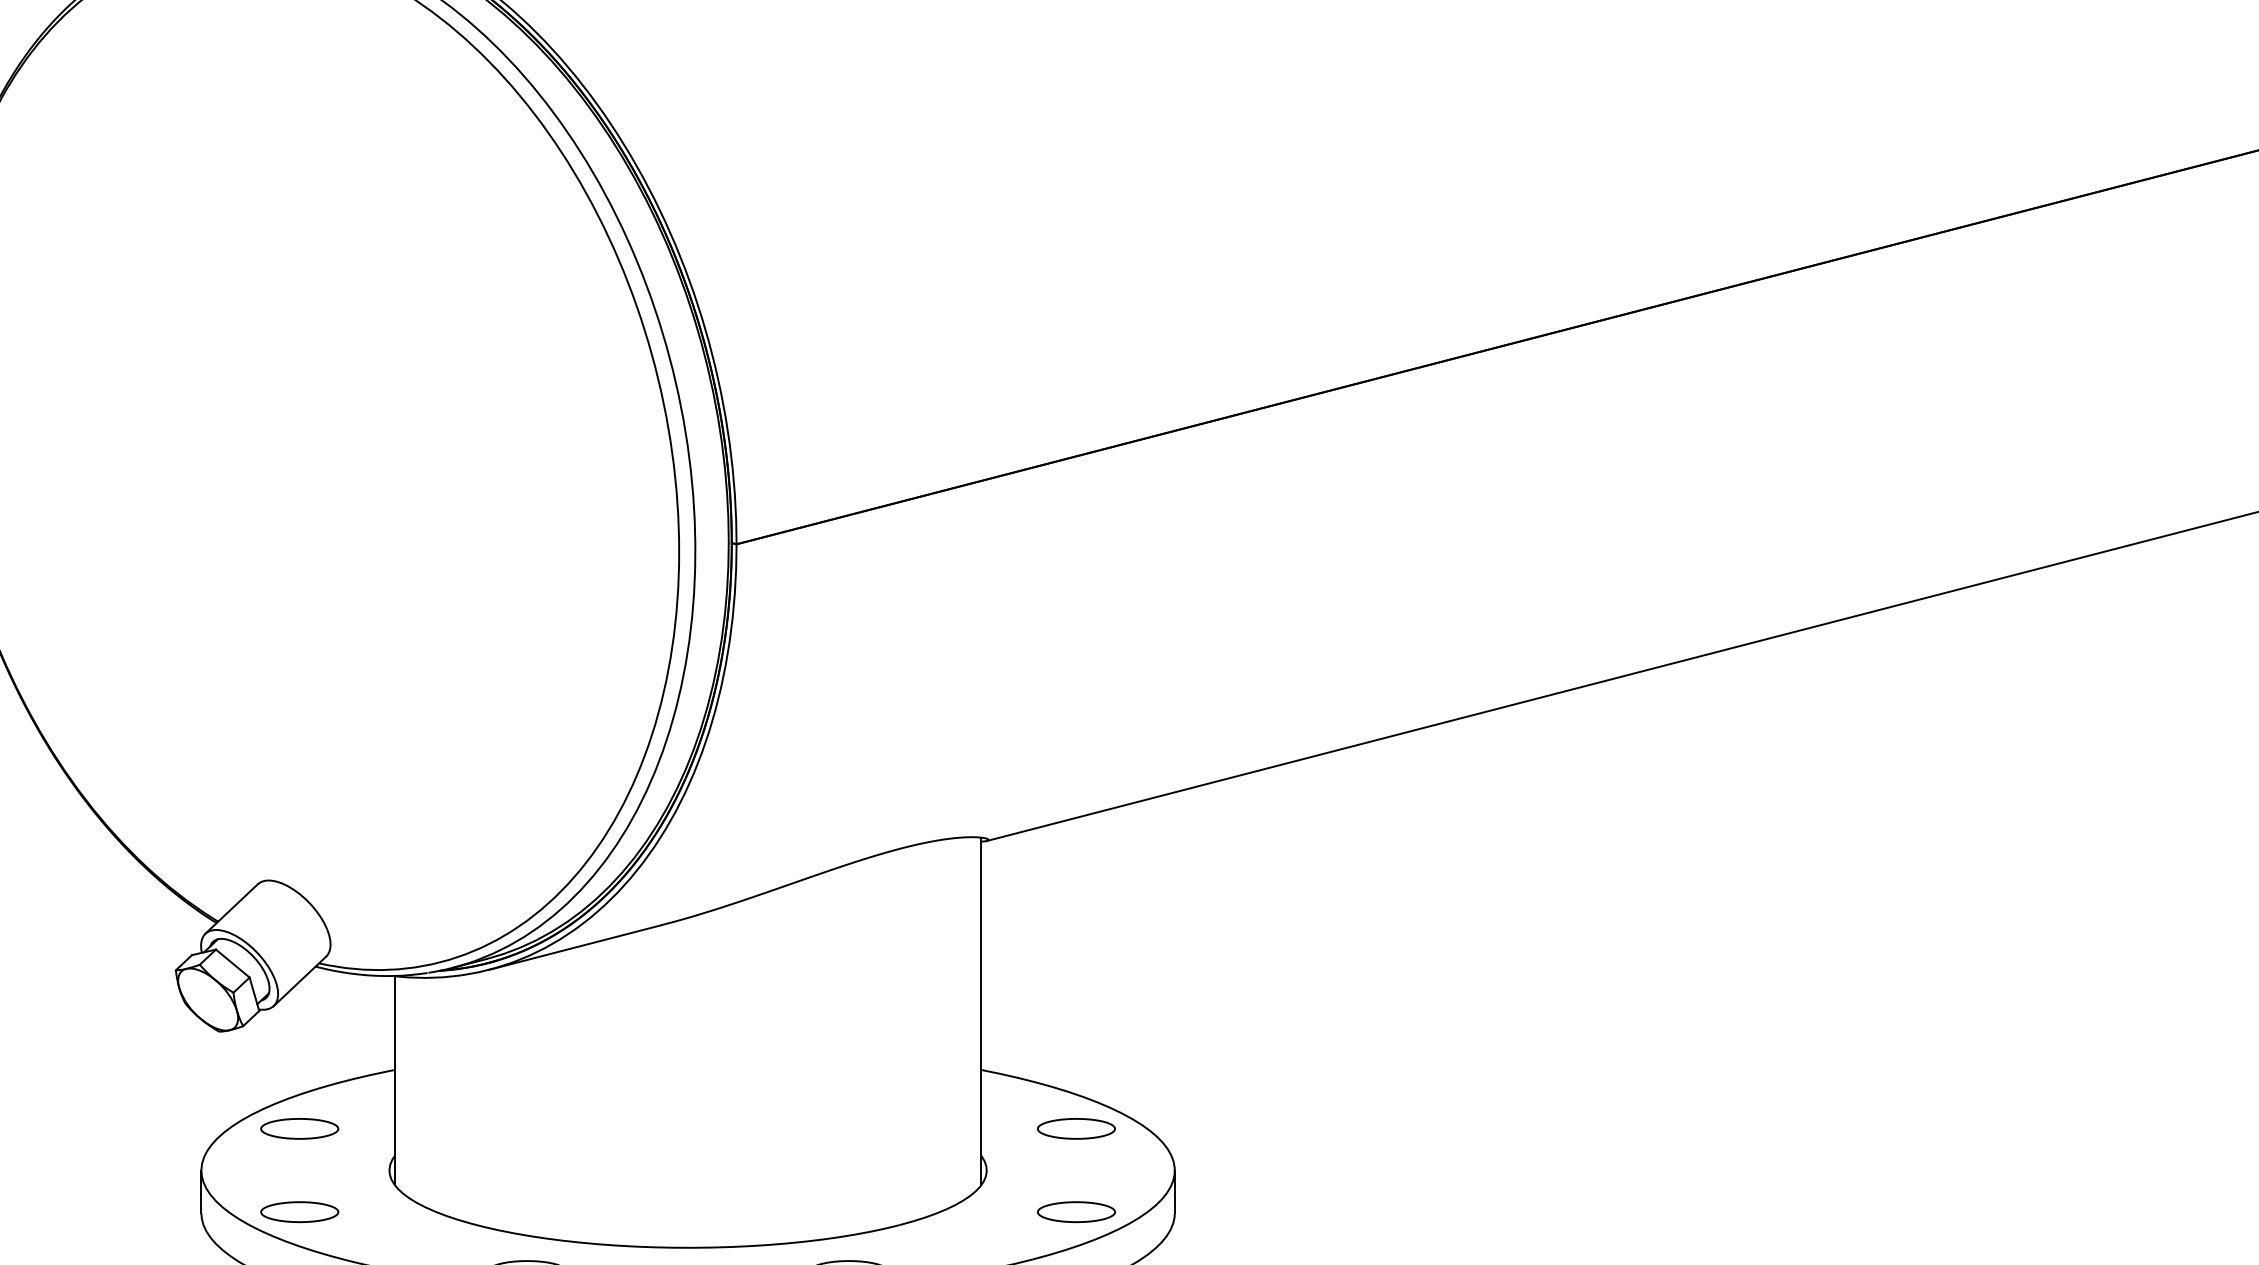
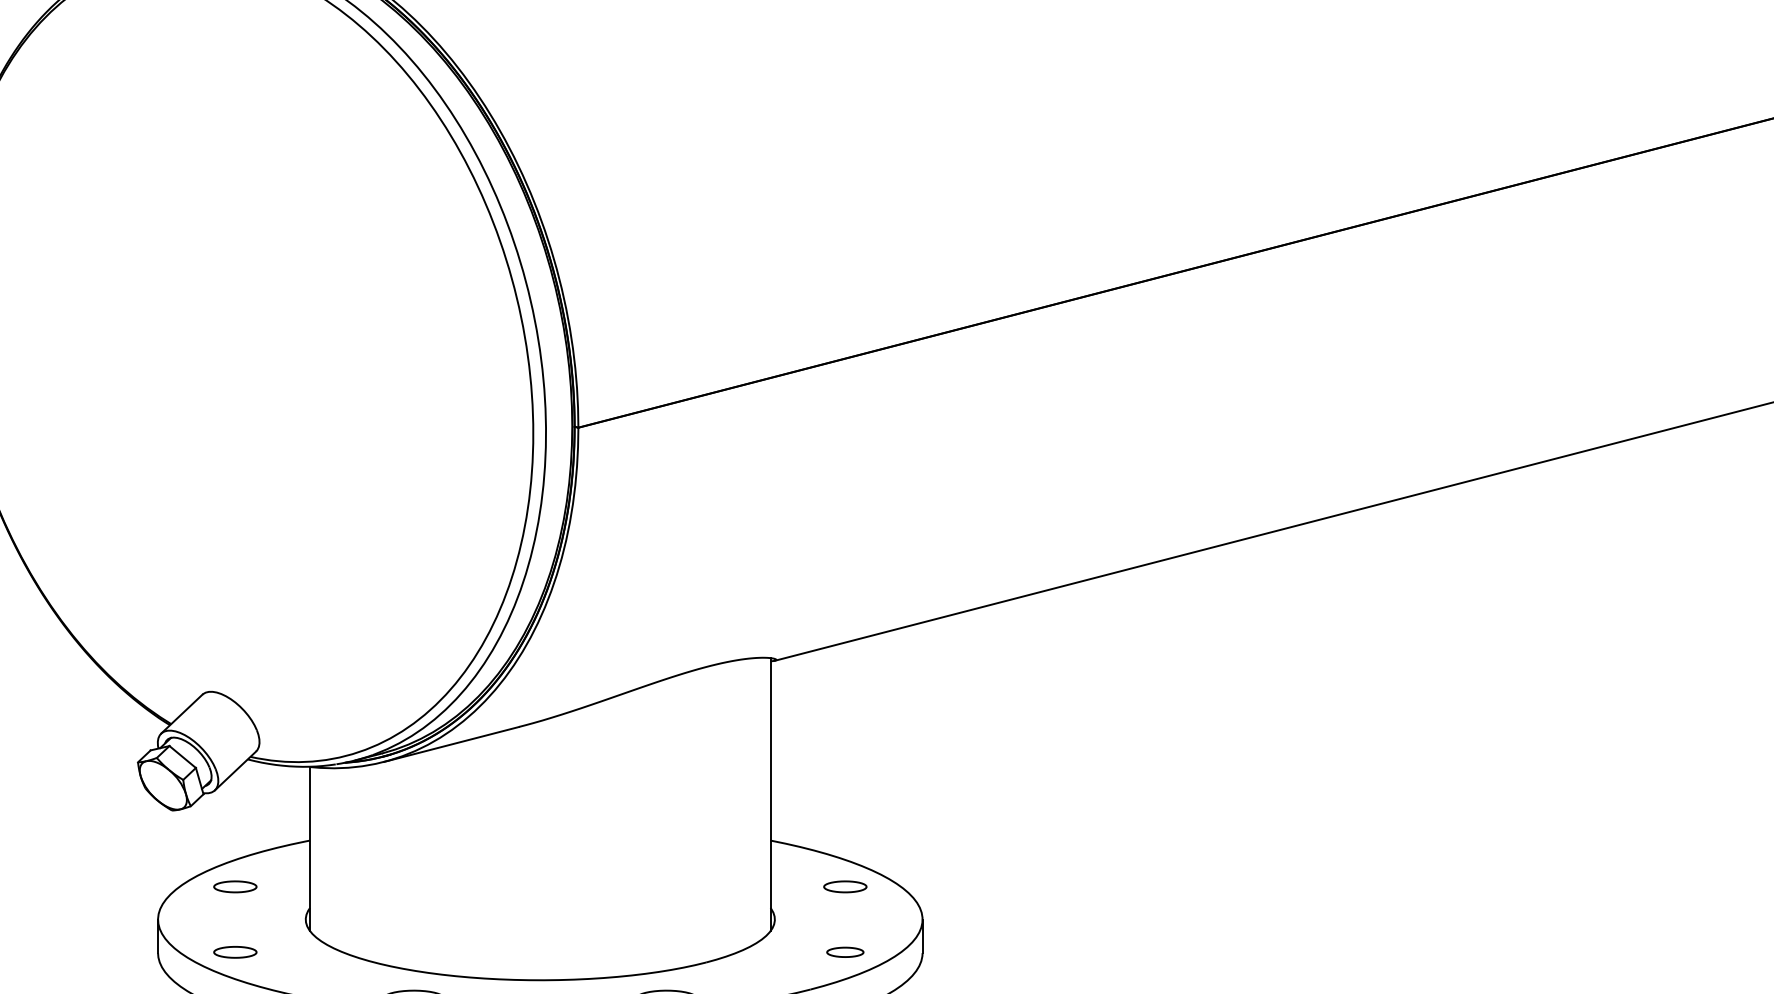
part: (299, 1128) -> (235, 886), size x0.7
part: (1076, 1128) -> (845, 886), size x0.7
part: (299, 1212) -> (235, 952), size x0.7
part: (1076, 1212) -> (845, 952), size x0.6

